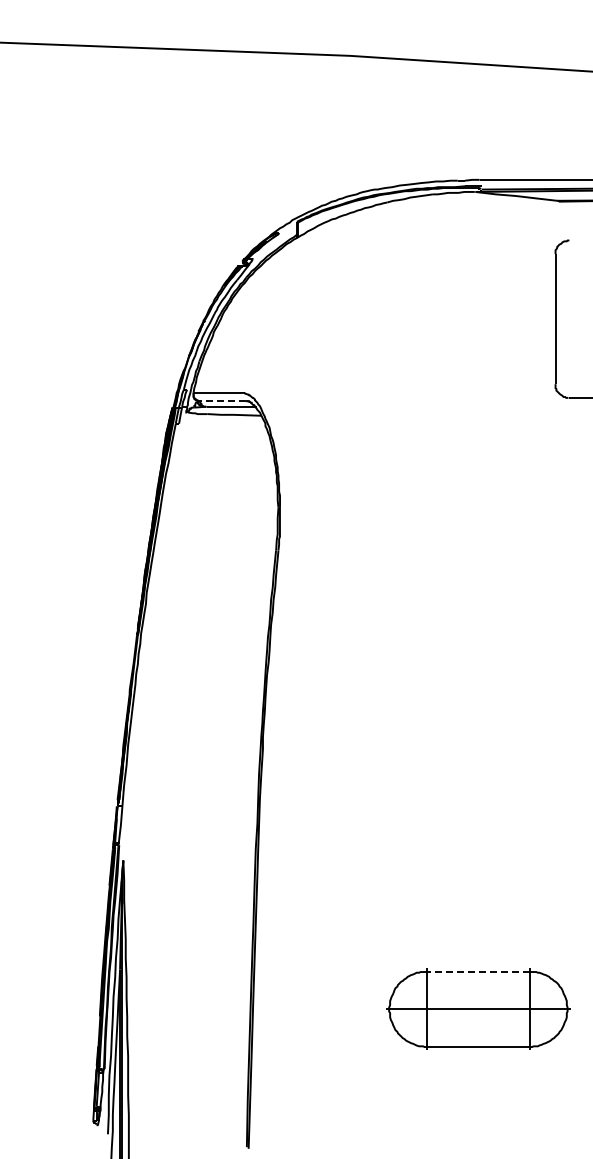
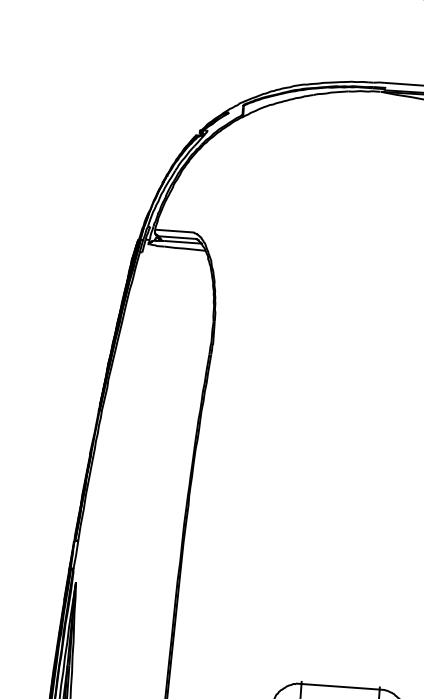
line: (222, 401) -> (176, 237), dashed -> solid
line: (477, 972) -> (339, 687), dashed -> solid

